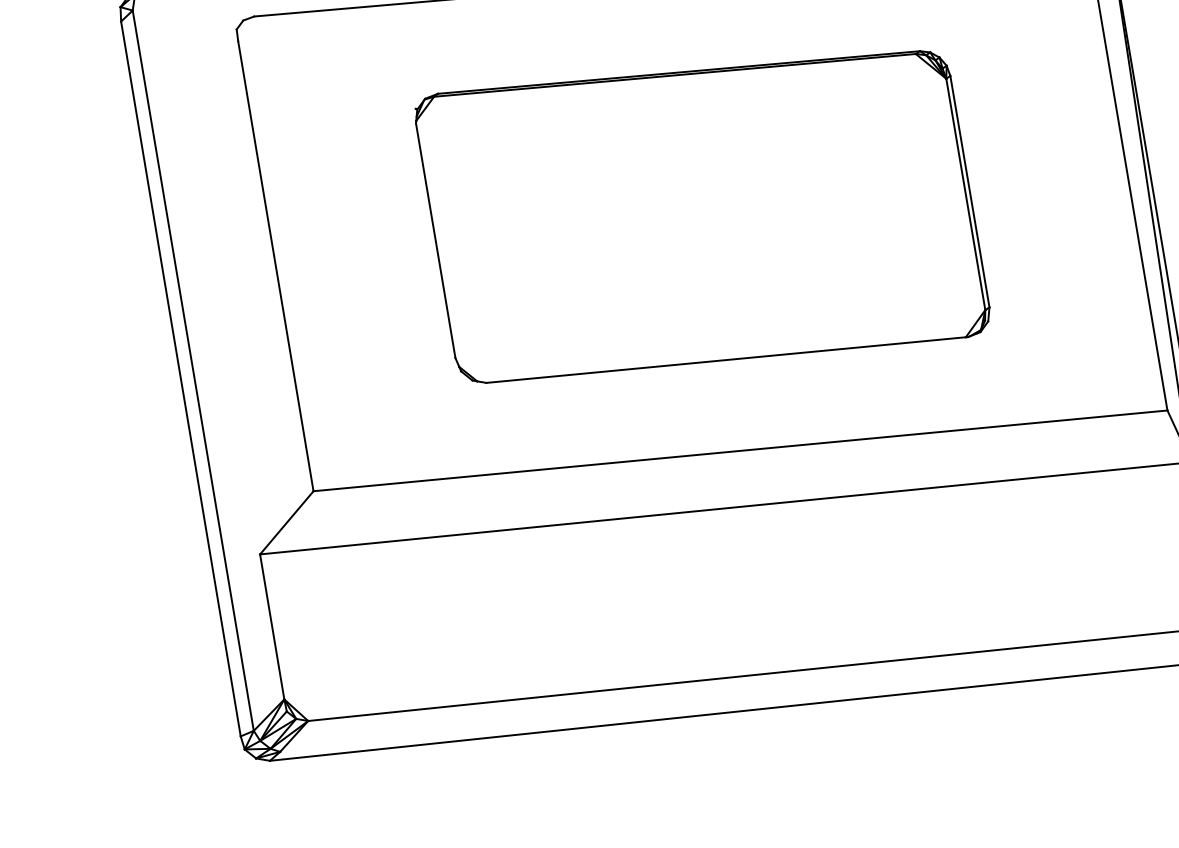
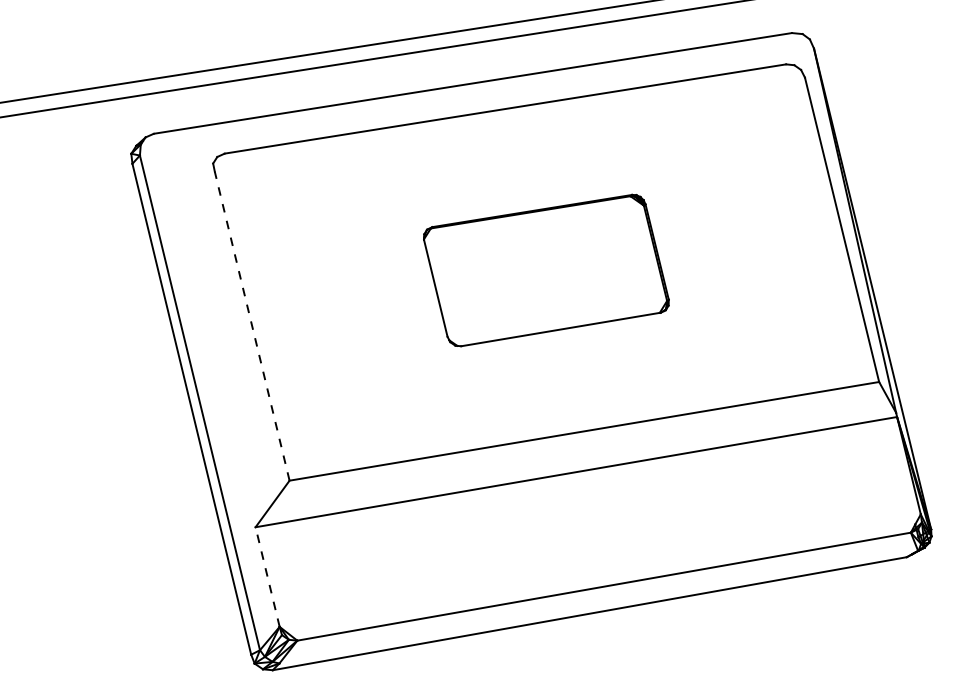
part: (702, 216) -> (546, 270), size x0.6
line: (276, 266) -> (252, 326), solid -> dashed
line: (272, 626) -> (267, 576), solid -> dashed

